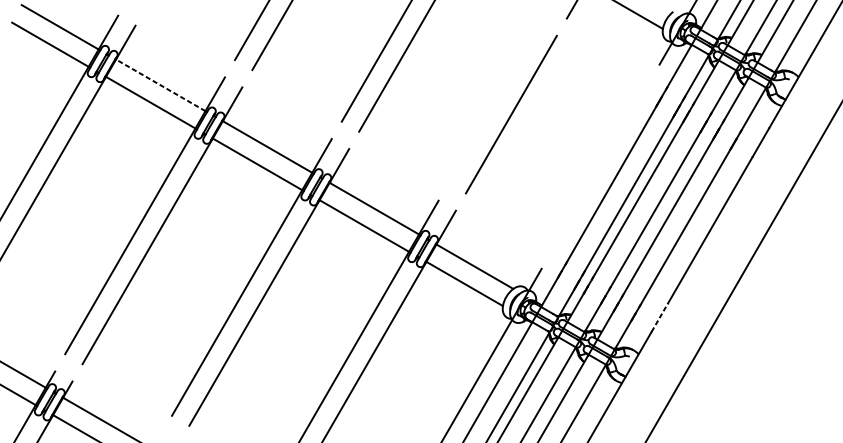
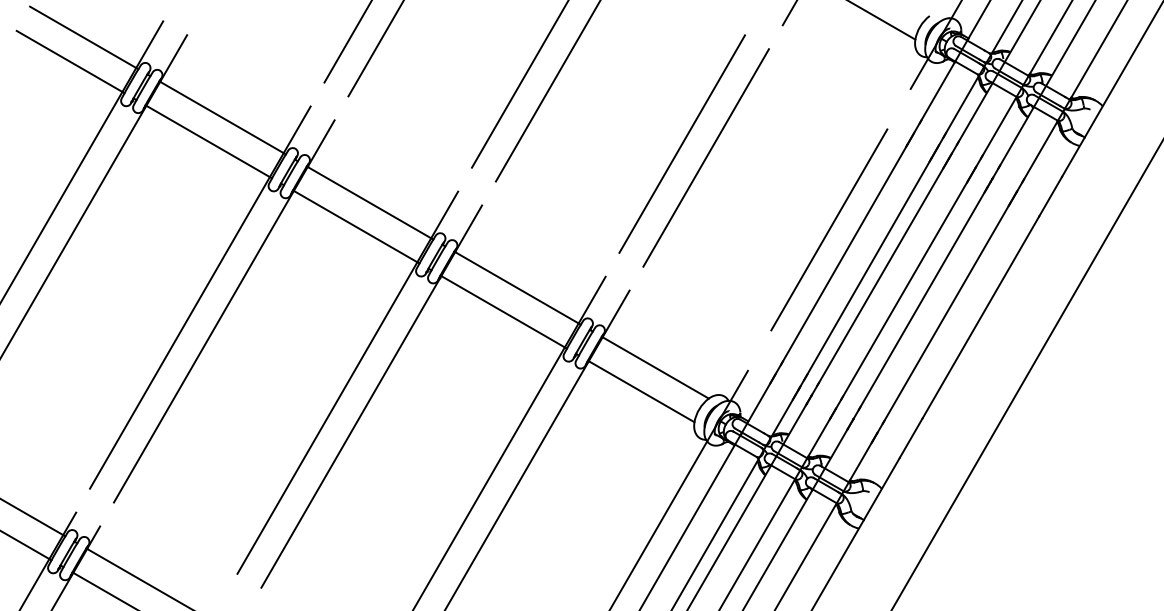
line: (160, 85) -> (221, 117), dashed -> solid
line: (493, 104) -> (681, 143), added
line: (600, 166) -> (829, 229), added
line: (660, 317) -> (911, 438), dashed -> solid

